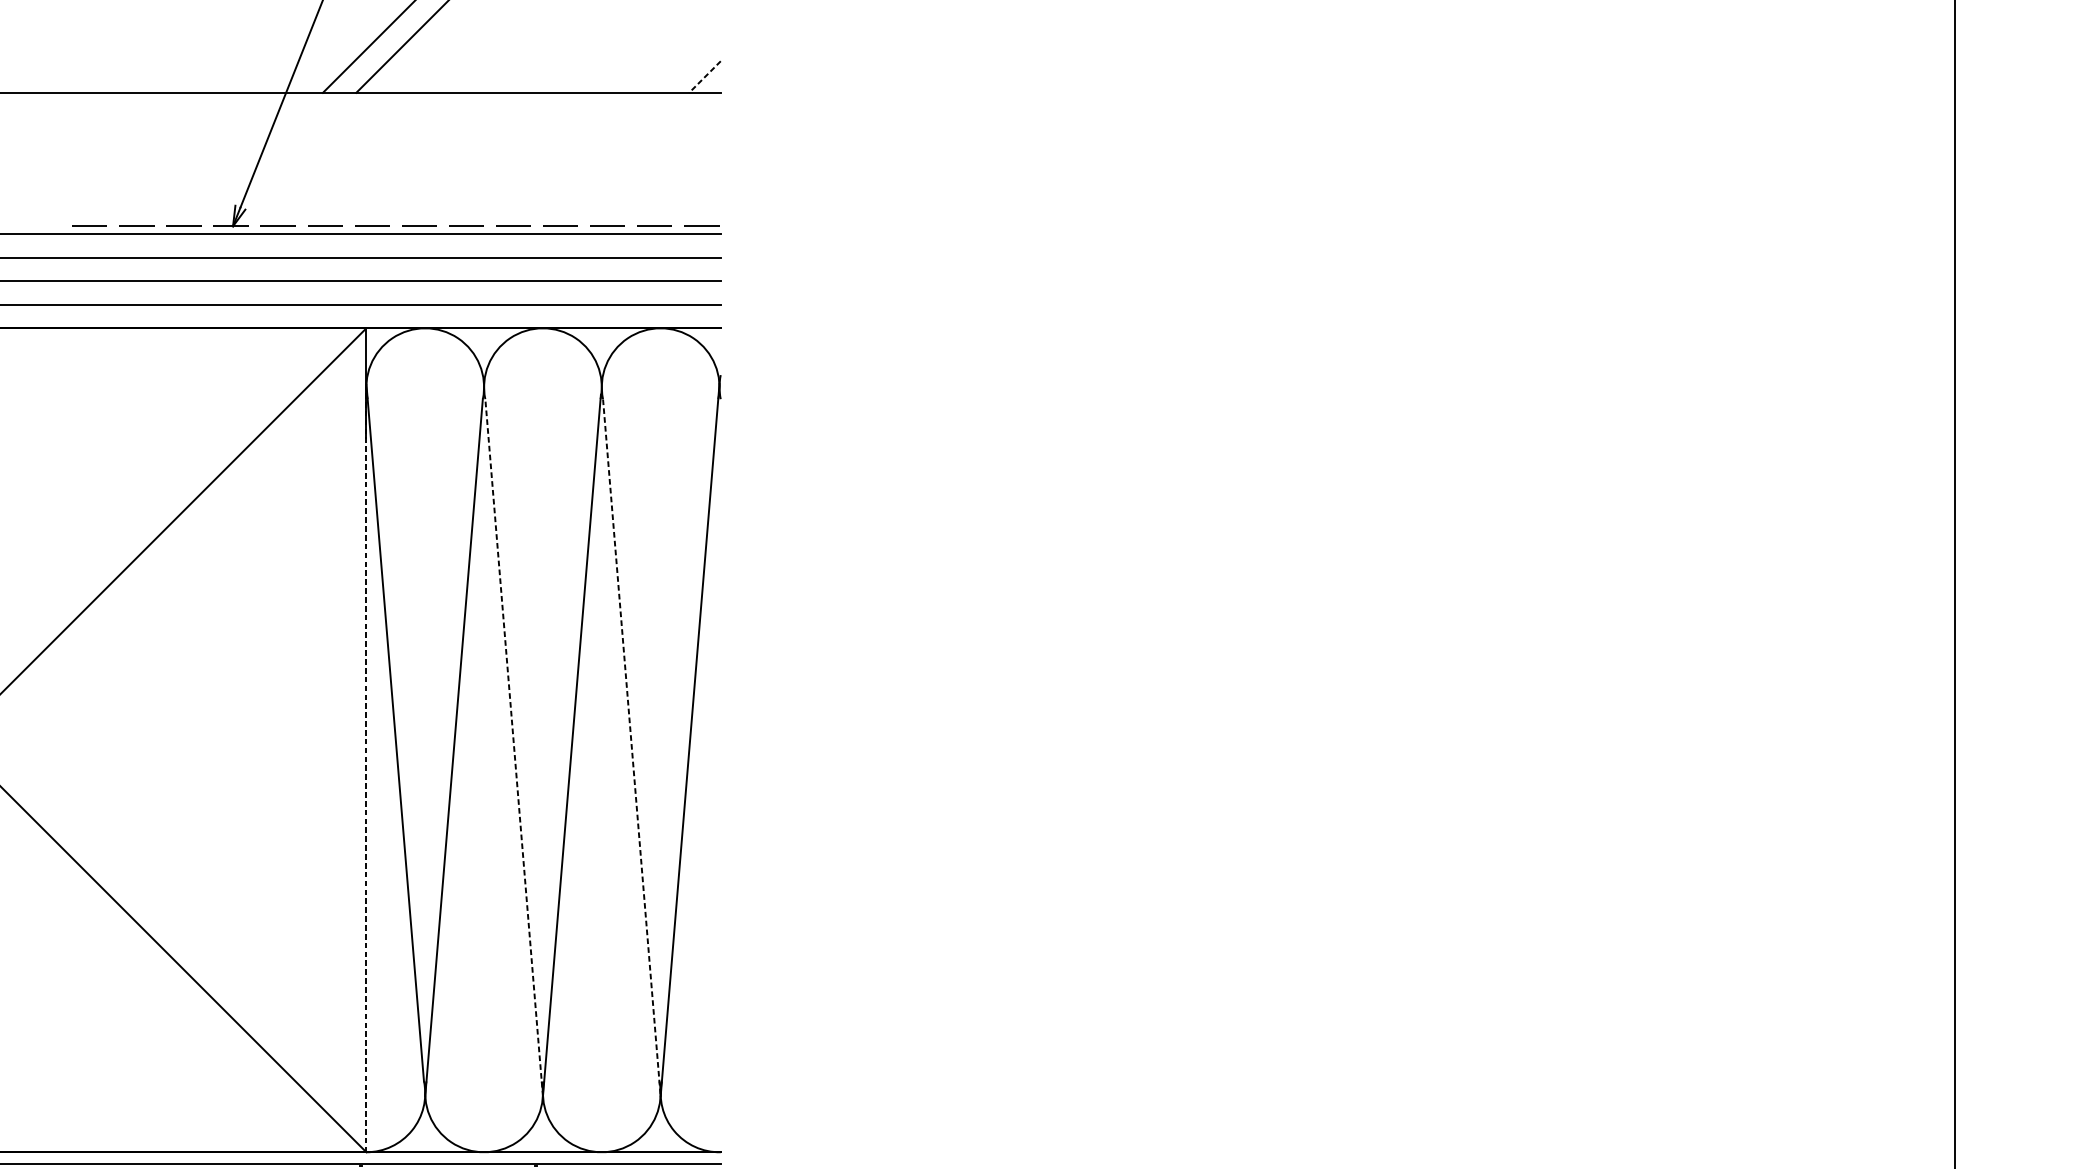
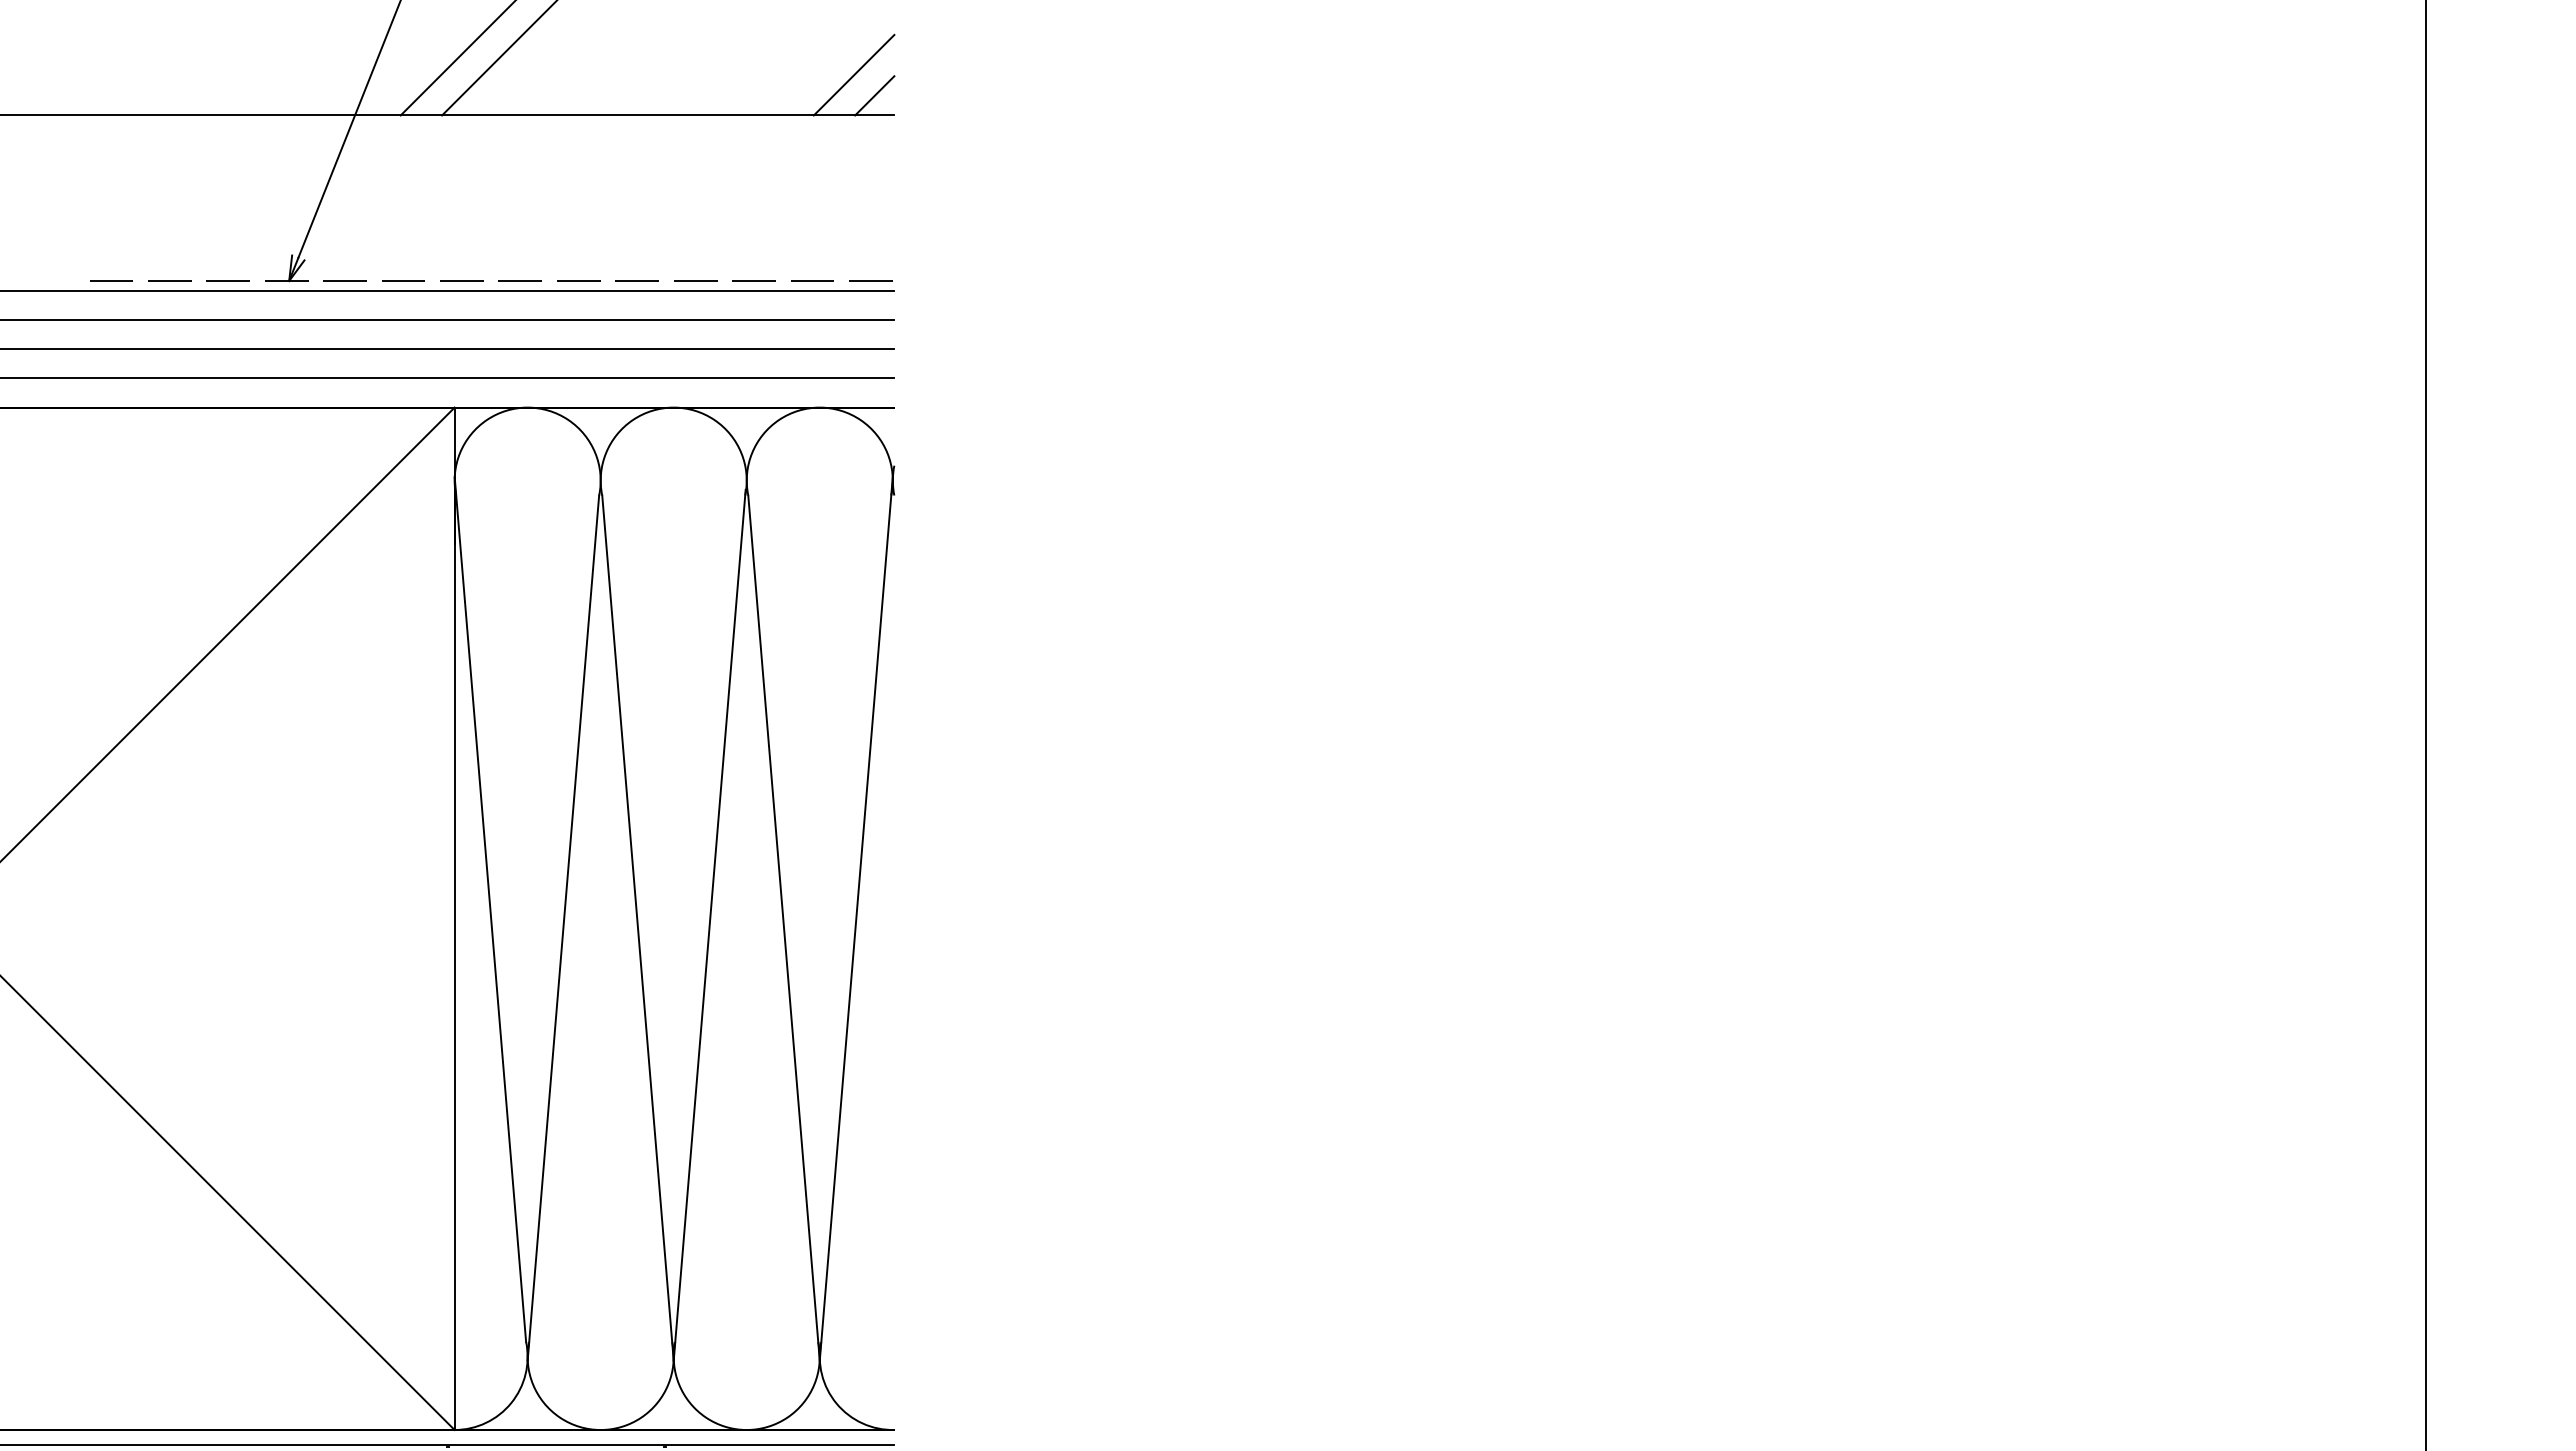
line: (687, 59) -> (853, 74), added
line: (704, 76) -> (874, 95), dashed -> solid
line: (513, 747) -> (637, 927), dashed -> solid
line: (632, 748) -> (784, 928), dashed -> solid
line: (366, 769) -> (454, 955), dashed -> solid

